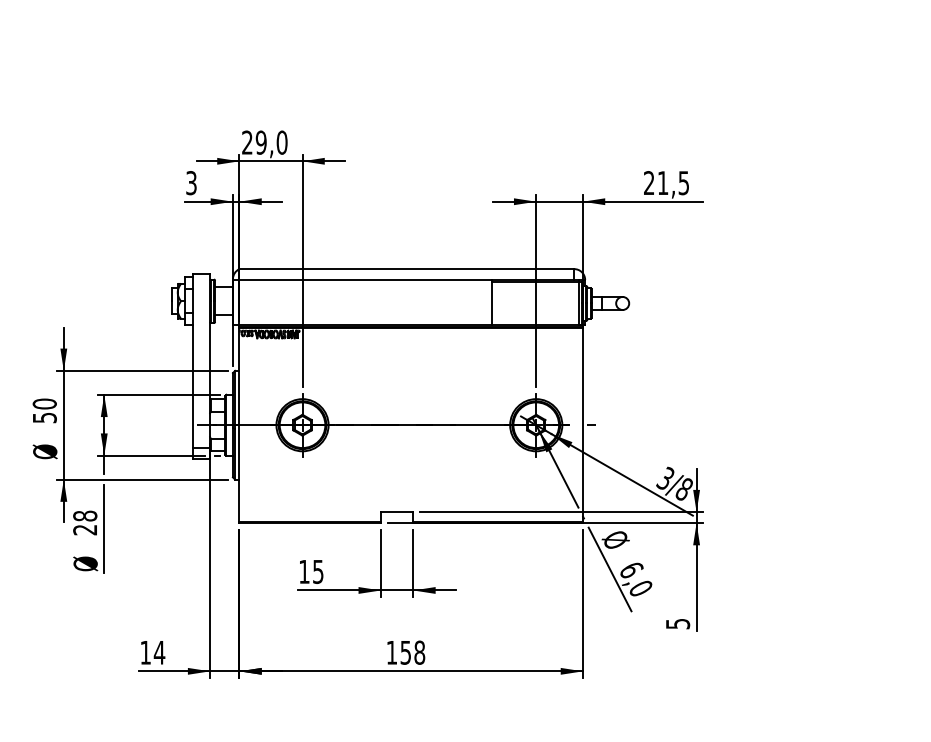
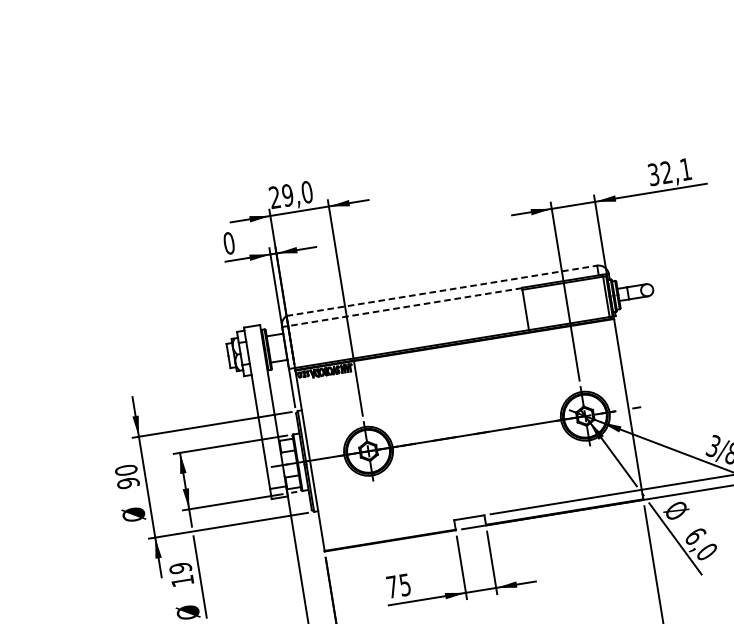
text: (191, 183) -> (229, 243), 3 -> 0
text: (666, 183) -> (669, 172), 21,5 -> 32,1
line: (407, 269) -> (442, 291), solid -> dashed
line: (365, 280) -> (405, 307), solid -> dashed
text: (44, 417) -> (128, 482), 50 -> 90
text: (85, 522) -> (181, 574), 28 -> 19
text: (304, 571) -> (392, 586), 15 -> 75

